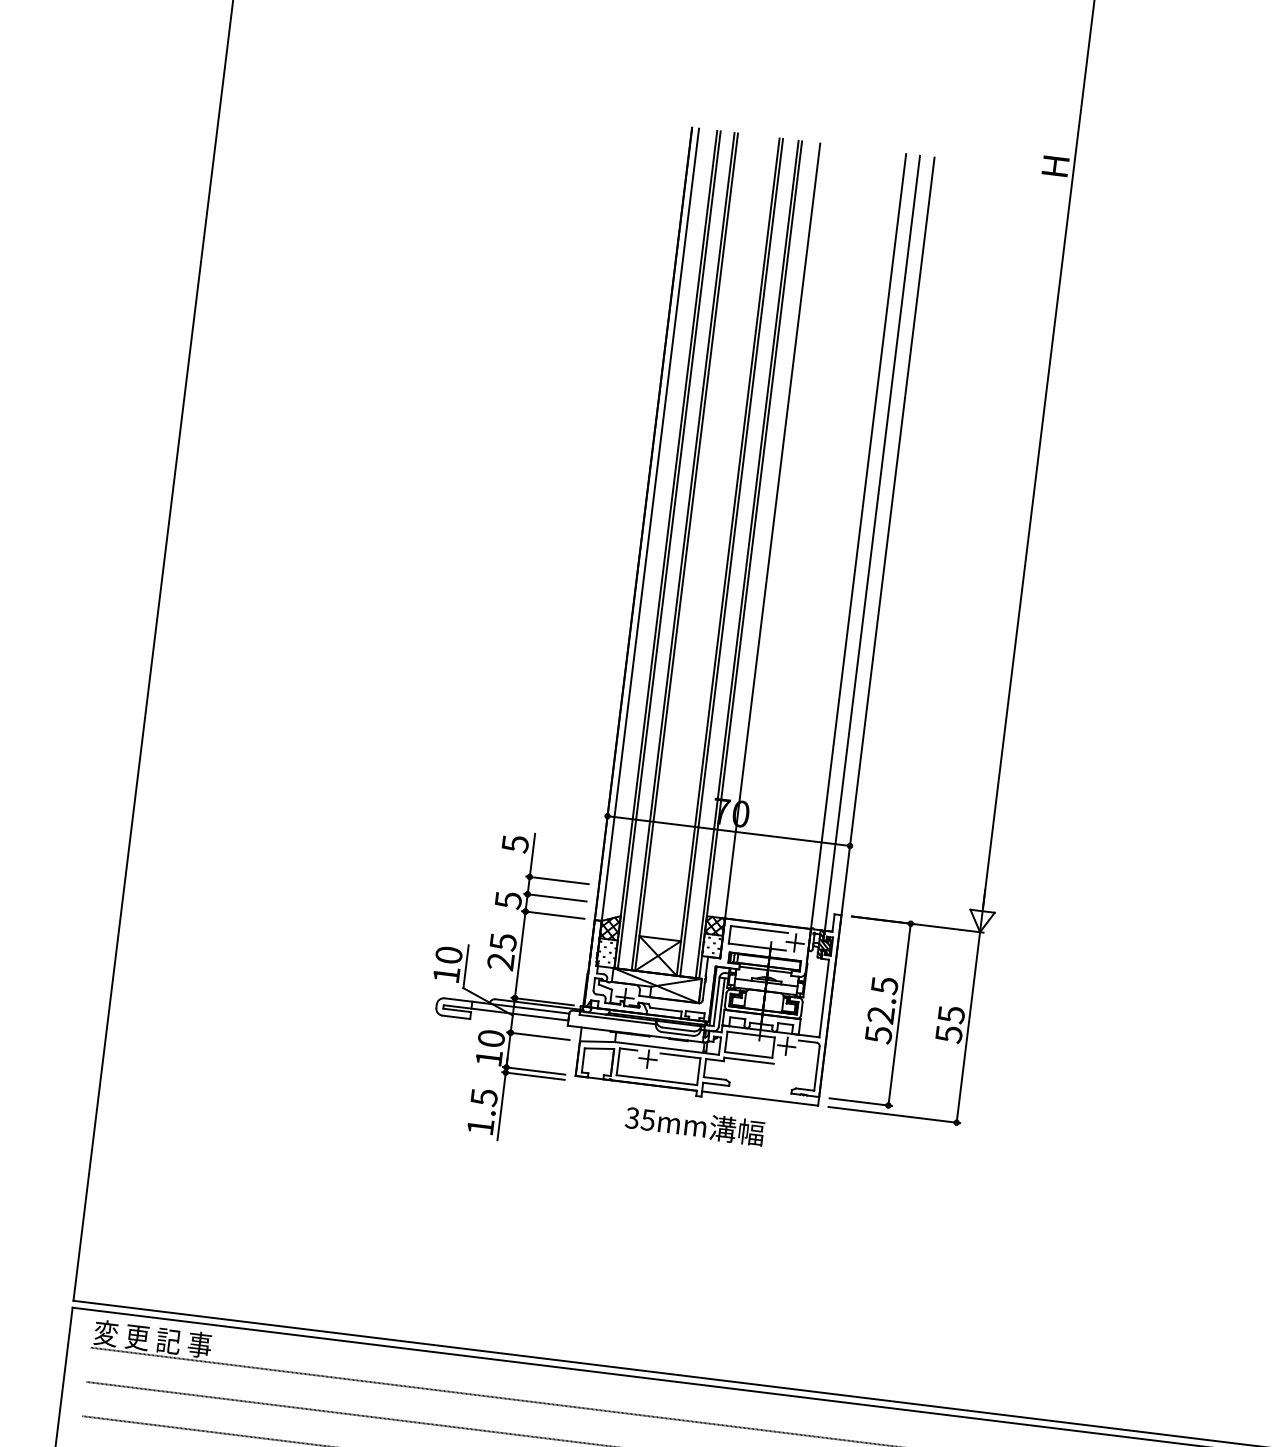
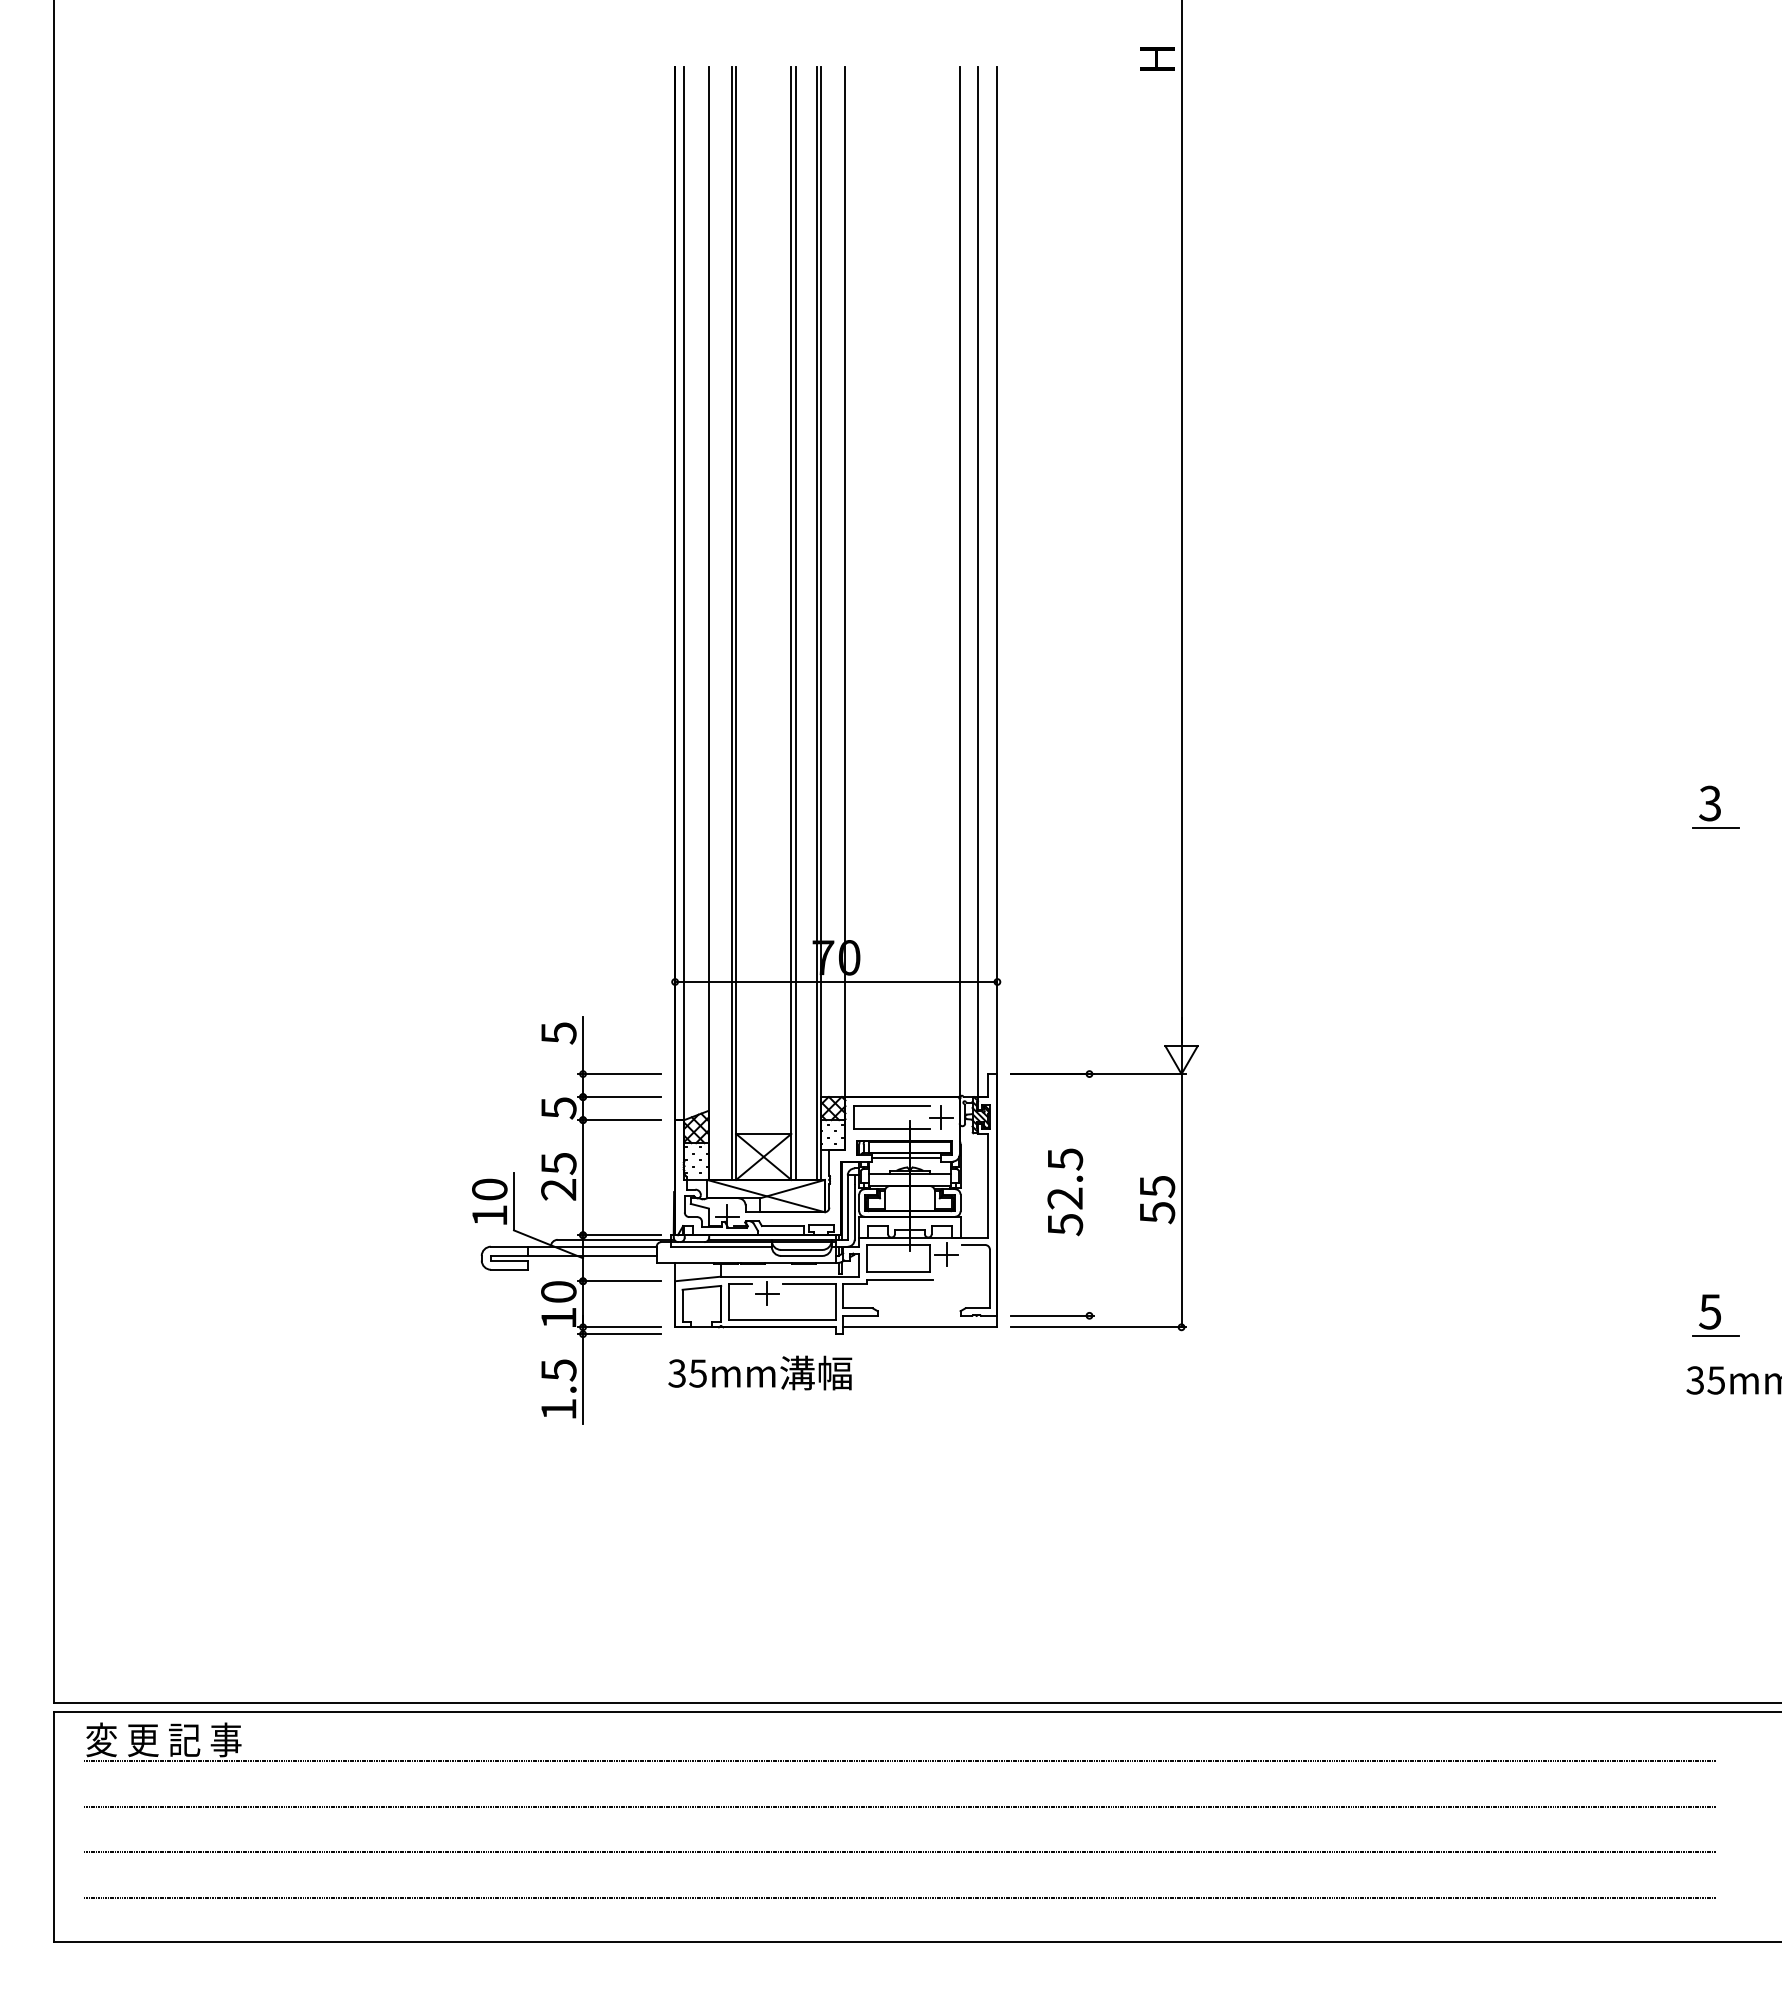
line: (669, 549) -> (713, 622), removed
line: (899, 1014) -> (1089, 1194), removed
text: (695, 1125) -> (760, 1372), moved

